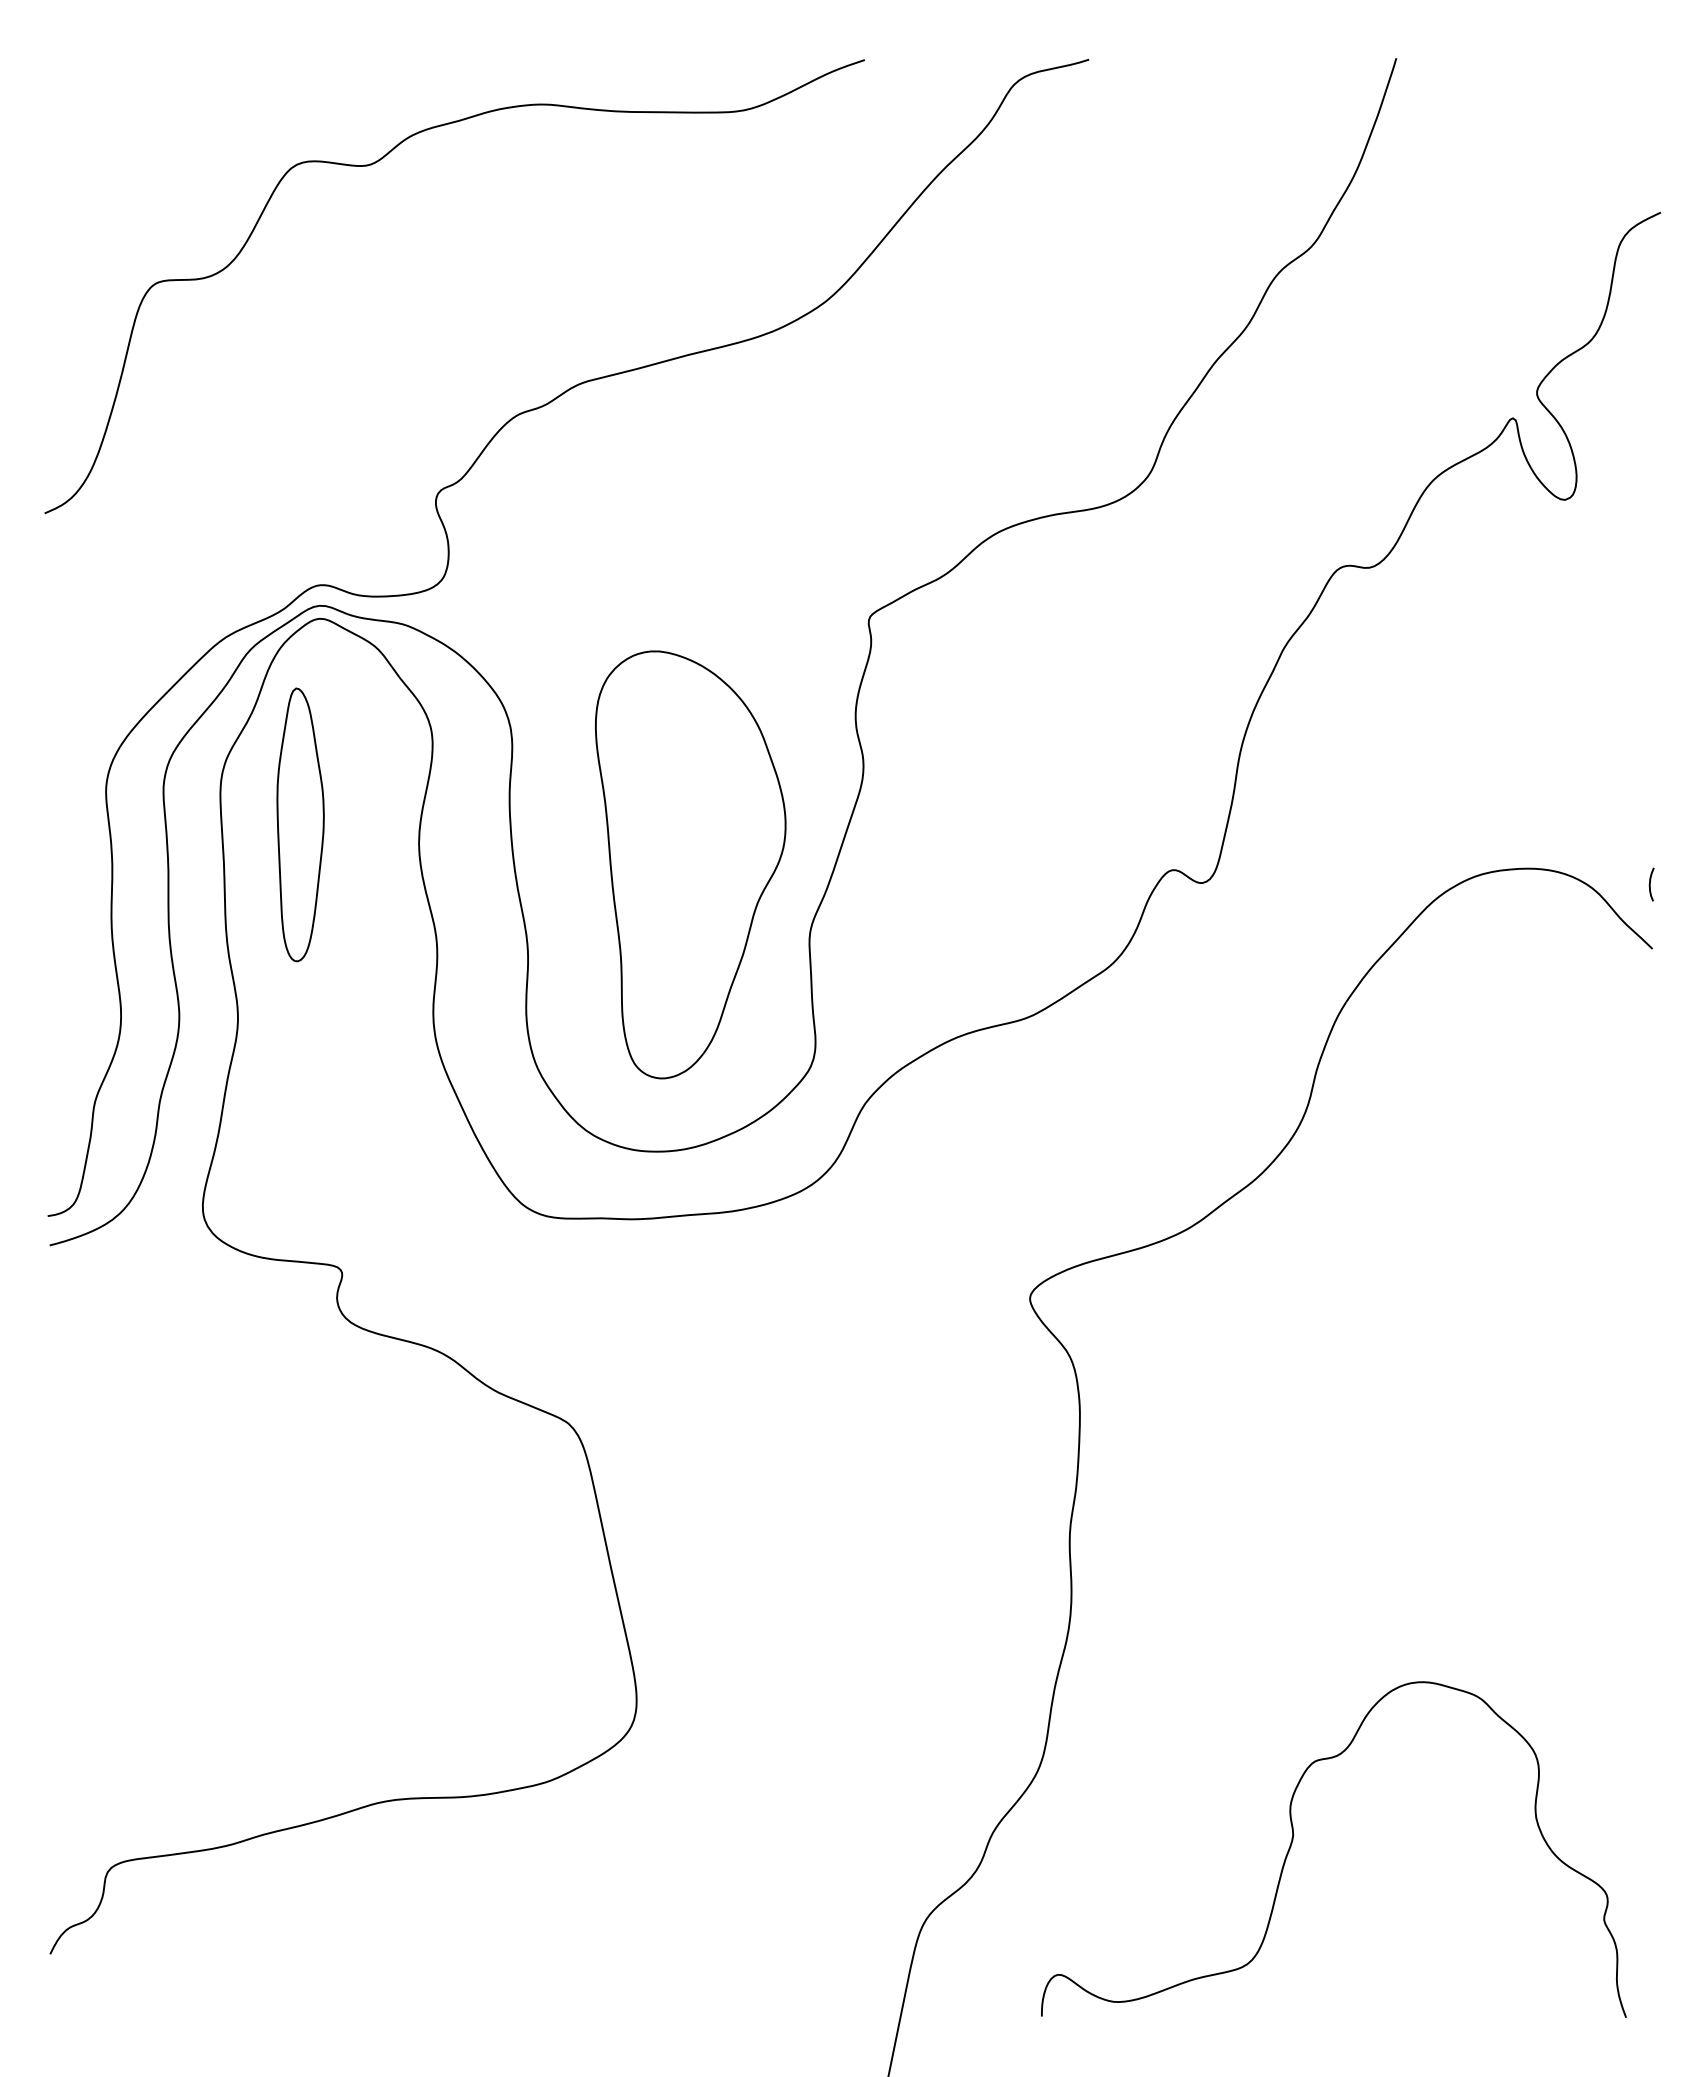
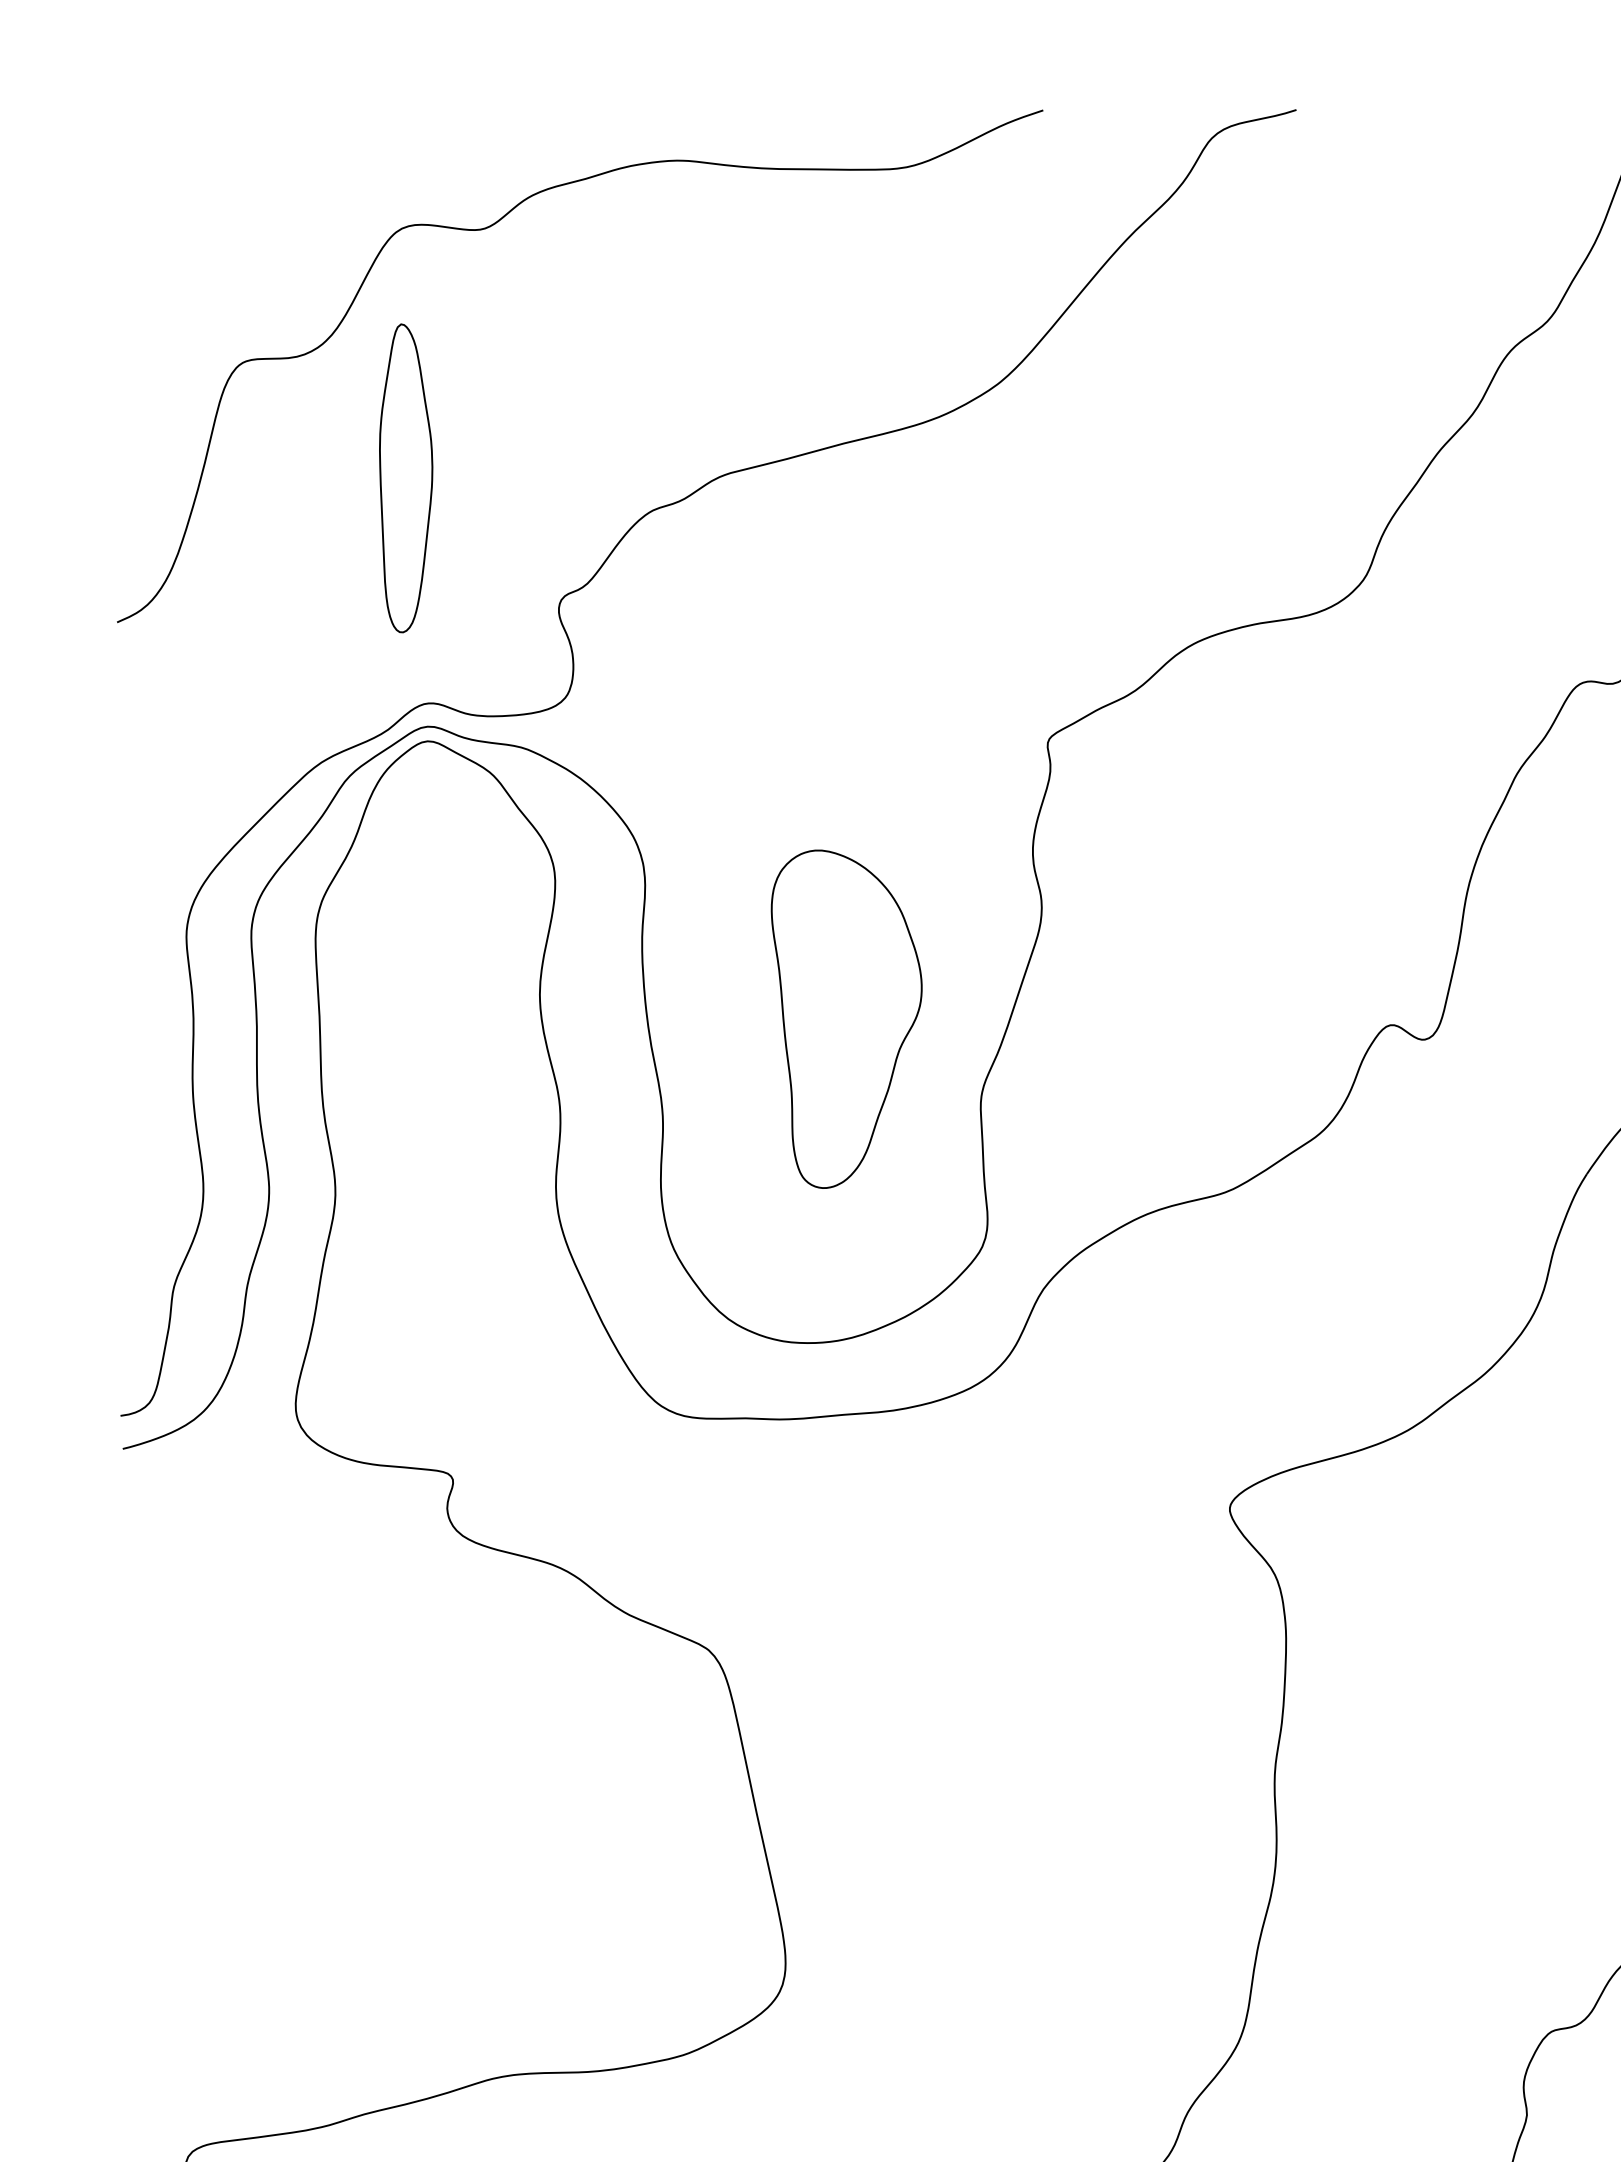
part: (300, 824) -> (406, 477), moved
part: (690, 864) -> (846, 1018), size x0.7

